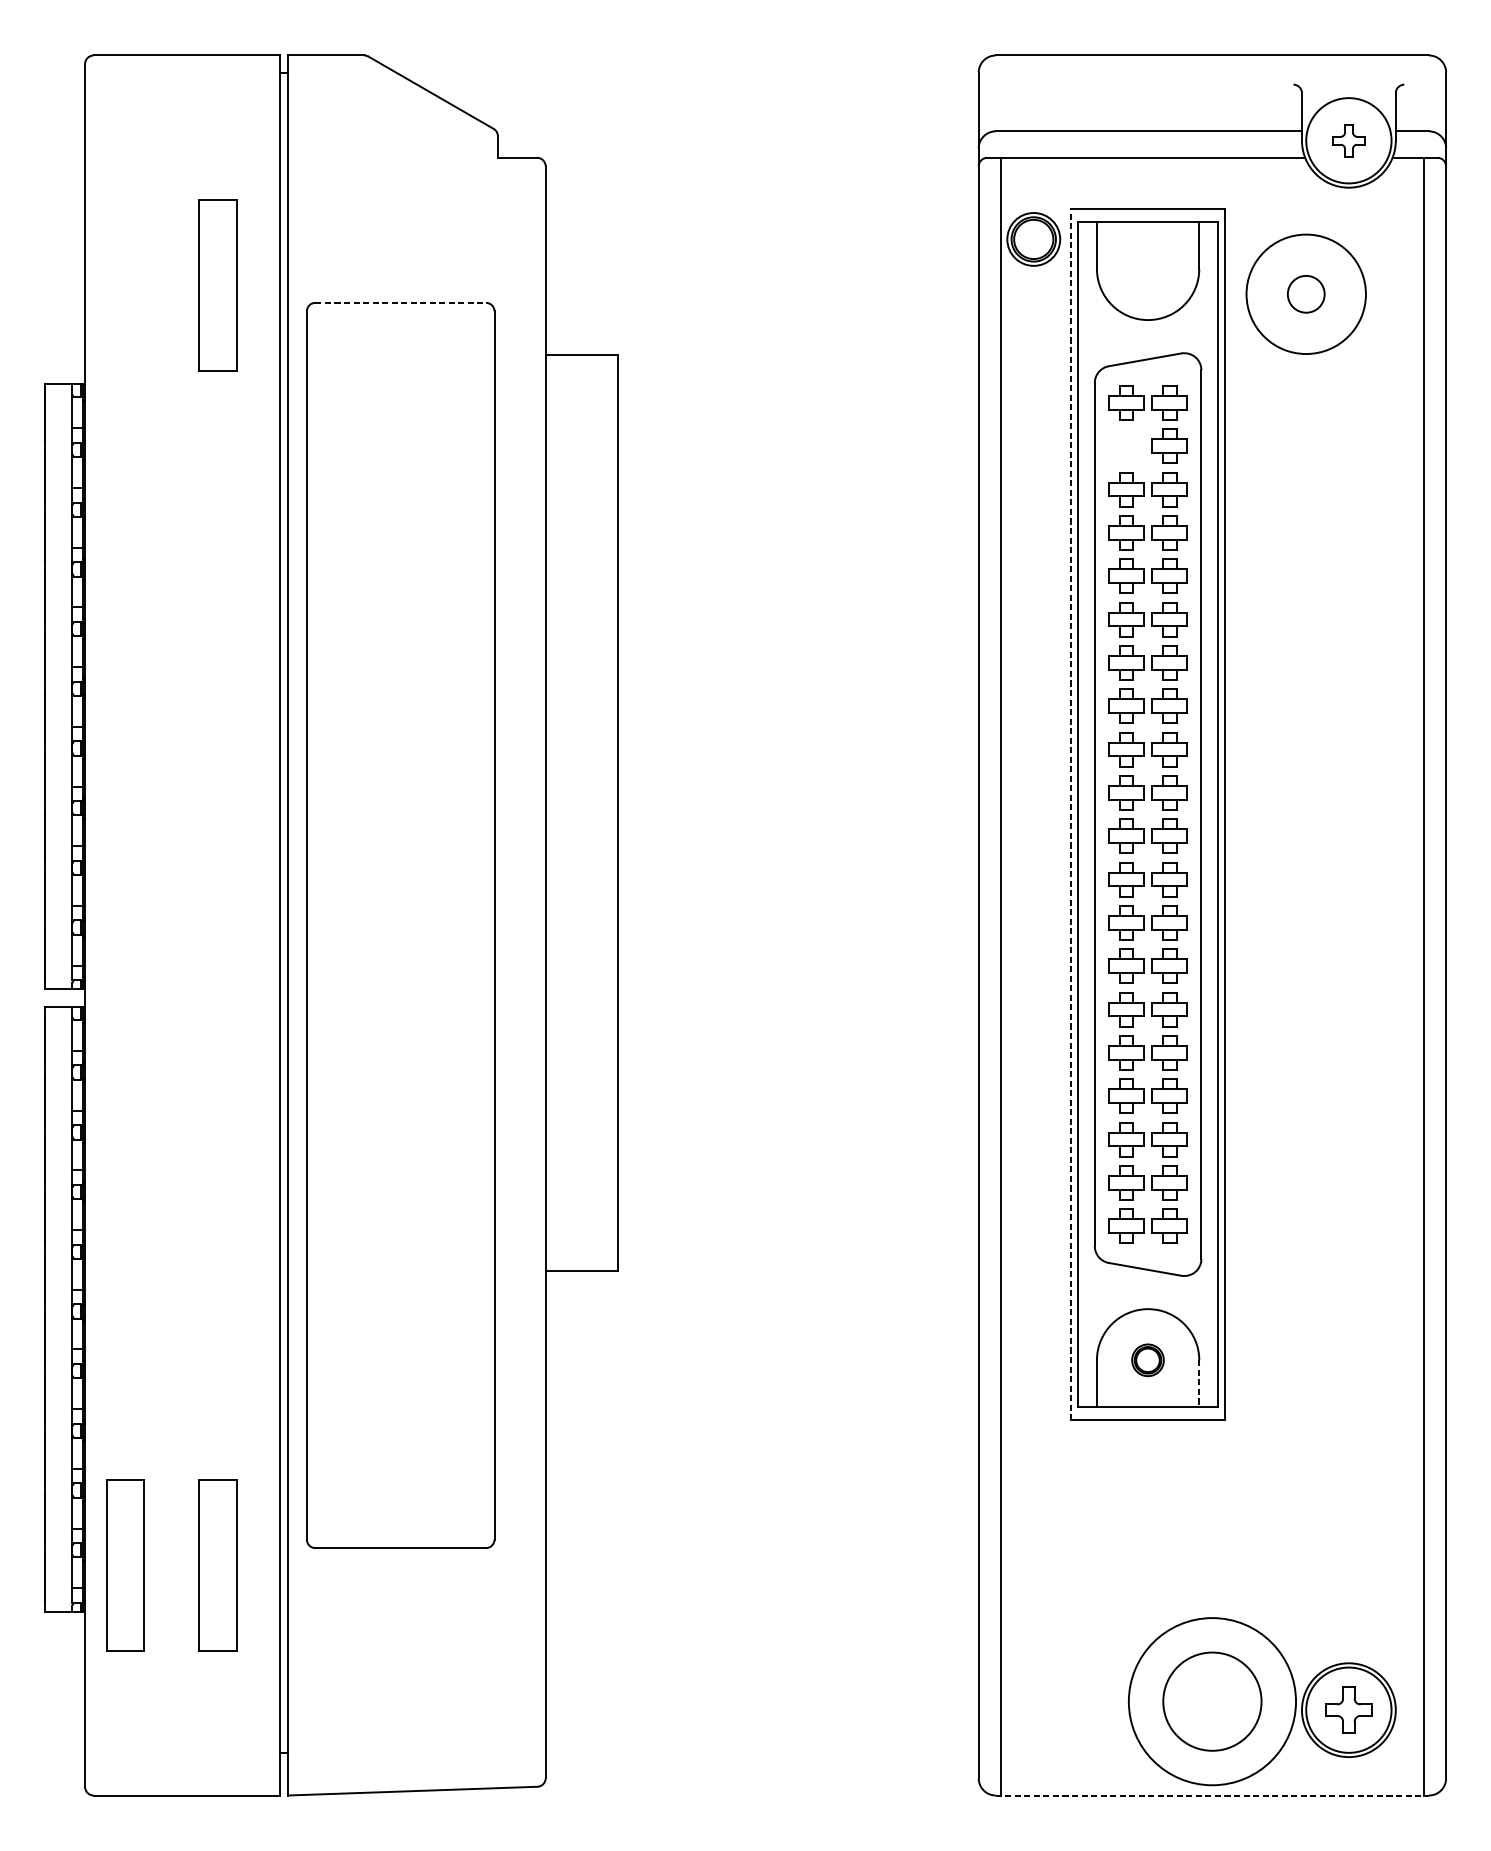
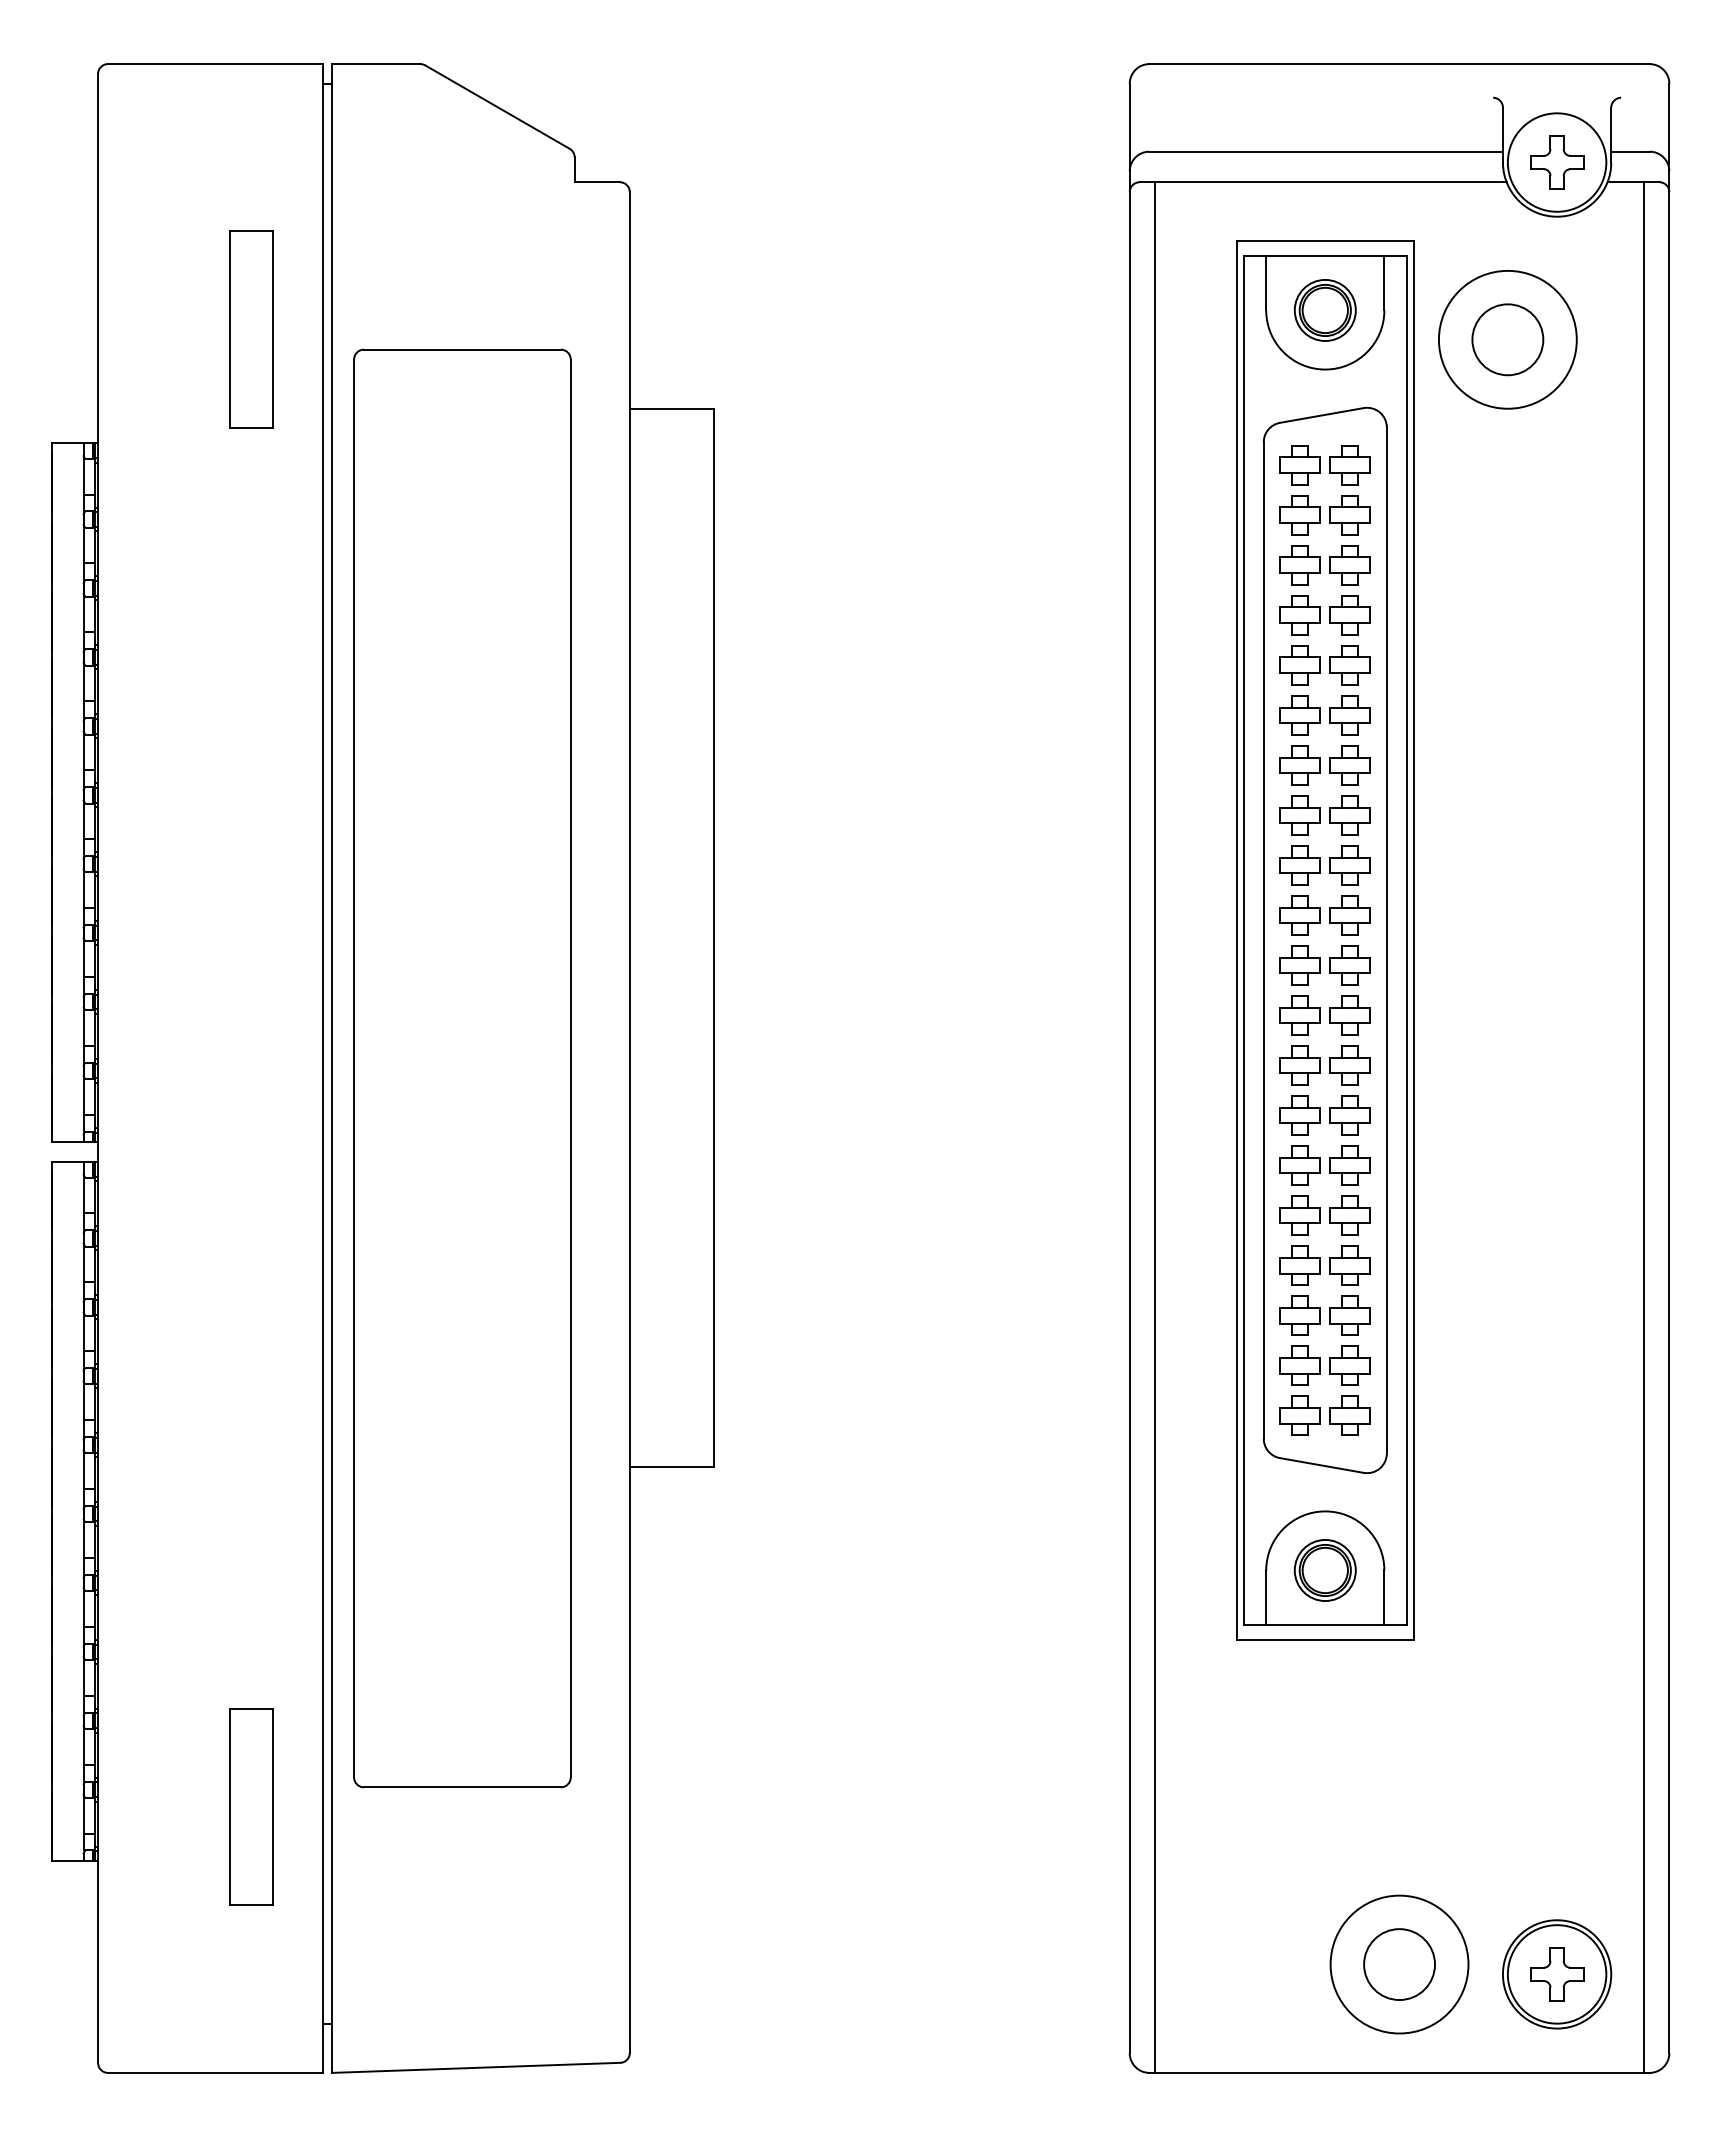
part: (1349, 140) -> (1557, 162), size x1.43
part: (1033, 239) -> (1324, 310), moved
circle: (1305, 294) -> (1507, 339), size x1.67
line: (400, 302) -> (462, 349), dashed -> solid
part: (1125, 446) -> (1299, 515), added
line: (1071, 813) -> (1236, 939), dashed -> solid
part: (1147, 1360) -> (1324, 1570), size x1.67
line: (1199, 1384) -> (1384, 1598), dashed -> solid
part: (125, 1564) -> (144, 1806), removed
circle: (1212, 1701) -> (1399, 1964), size x0.62
circle: (1212, 1701) -> (1399, 1964), size x0.71
line: (1213, 1795) -> (1400, 2072), dashed -> solid

